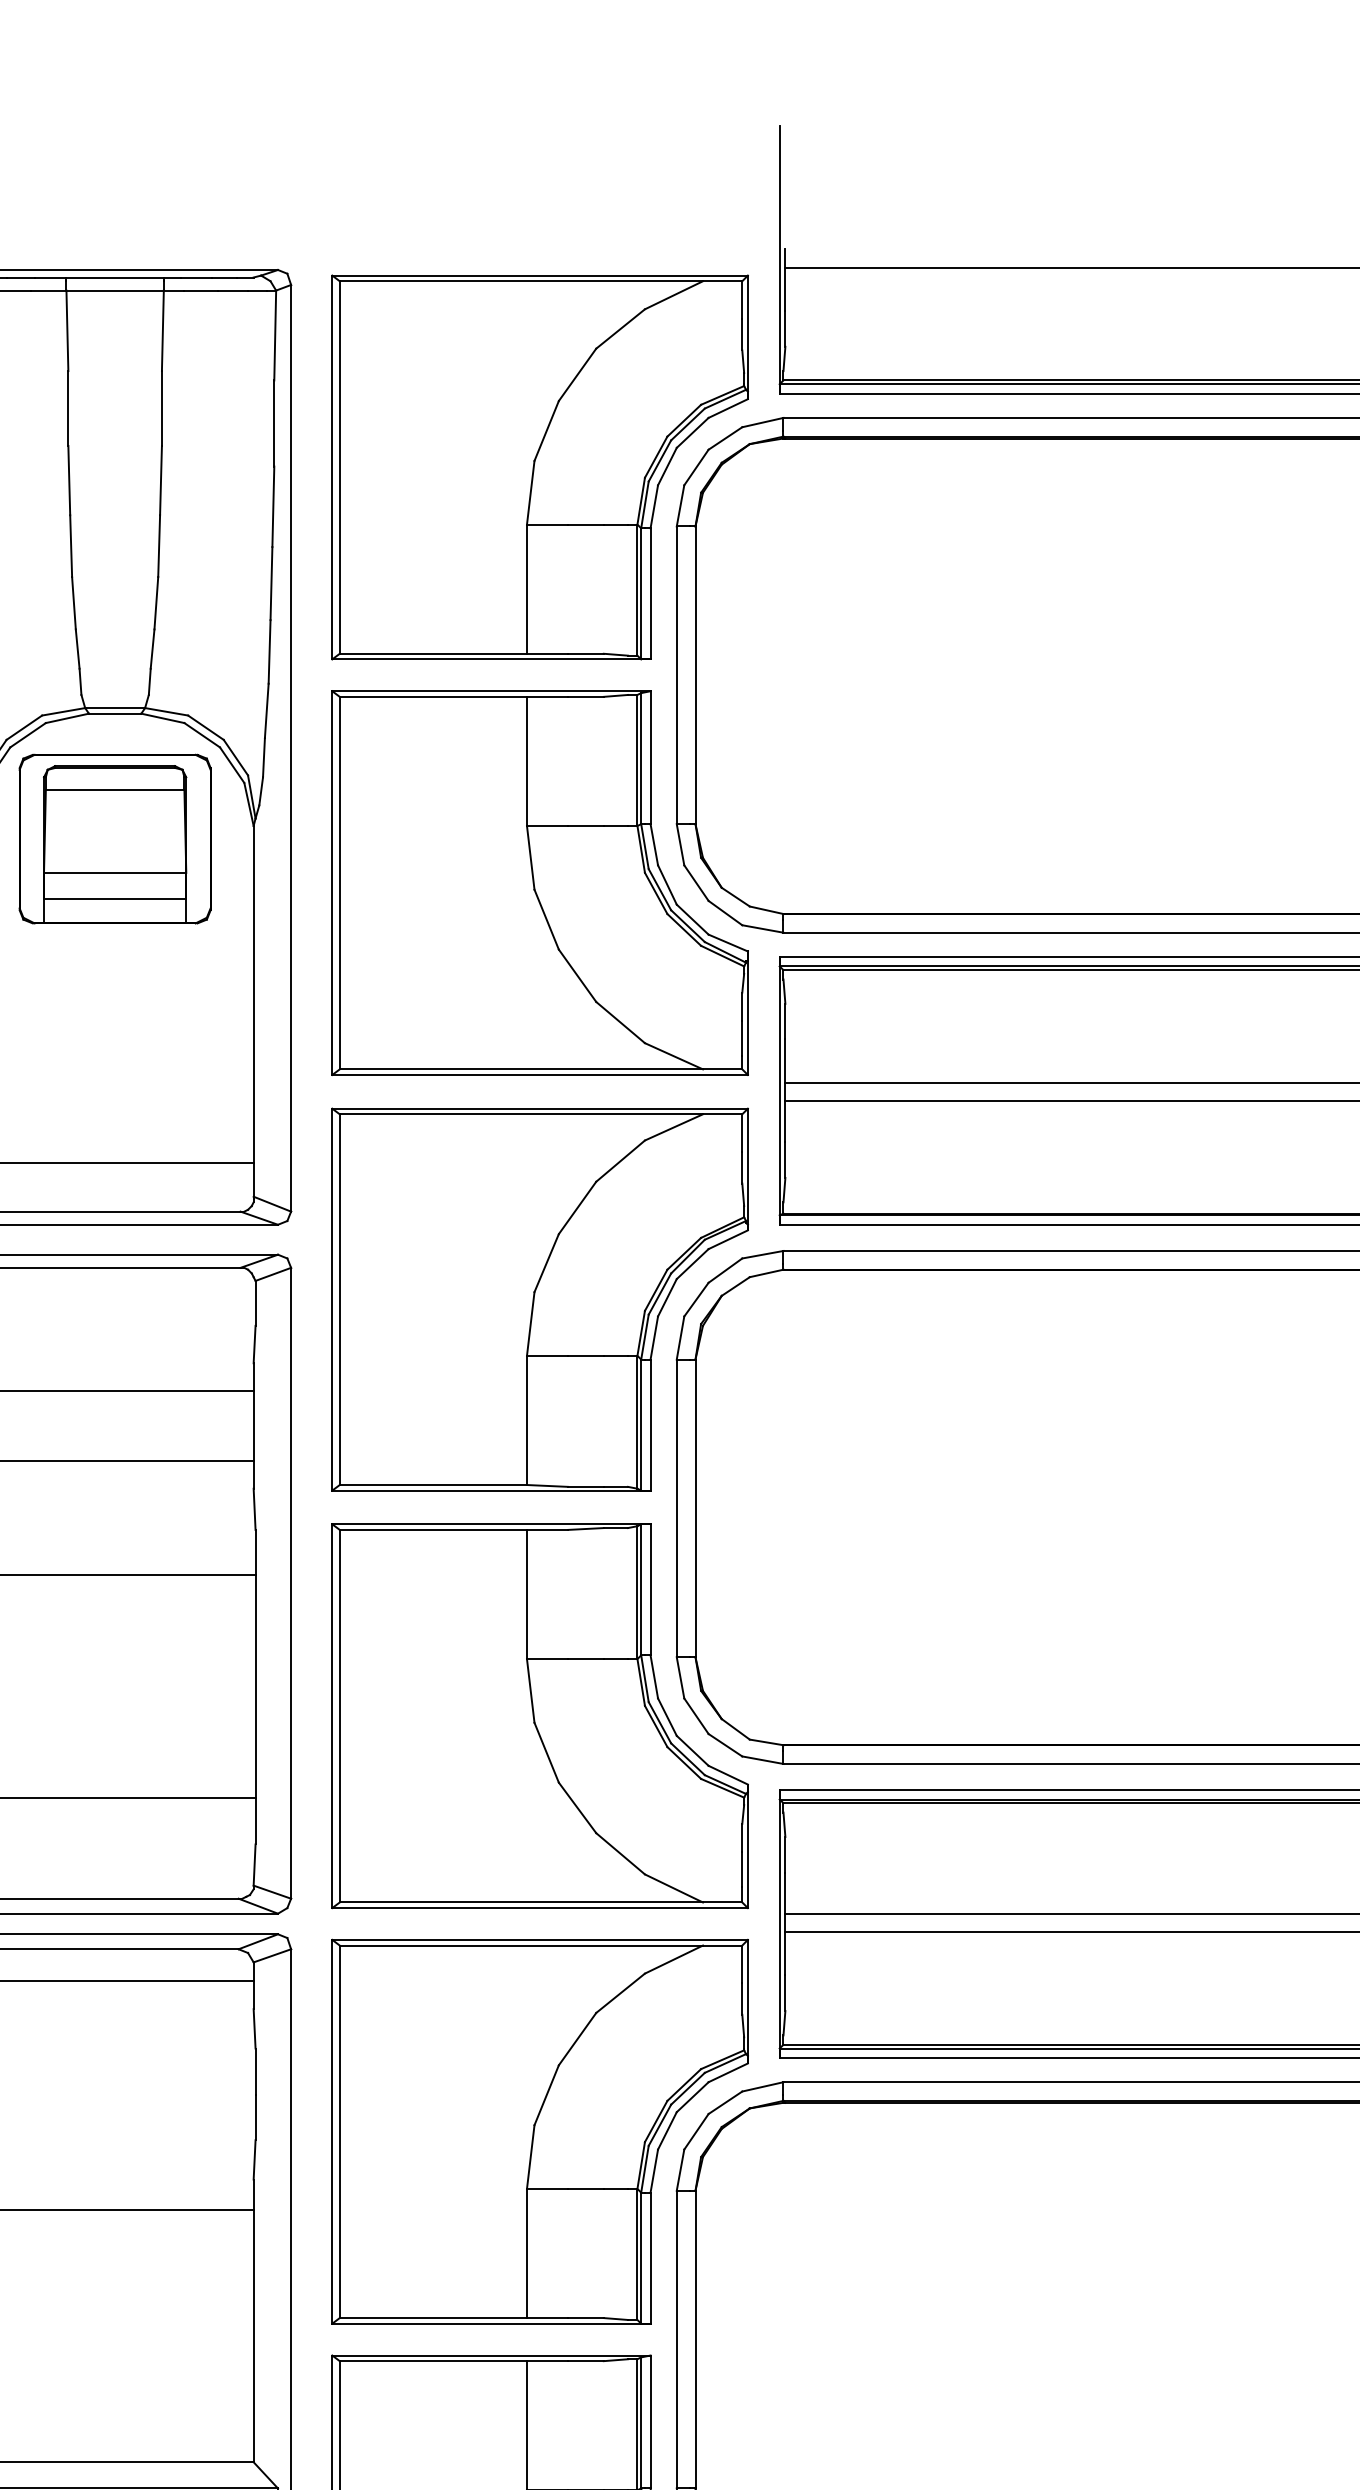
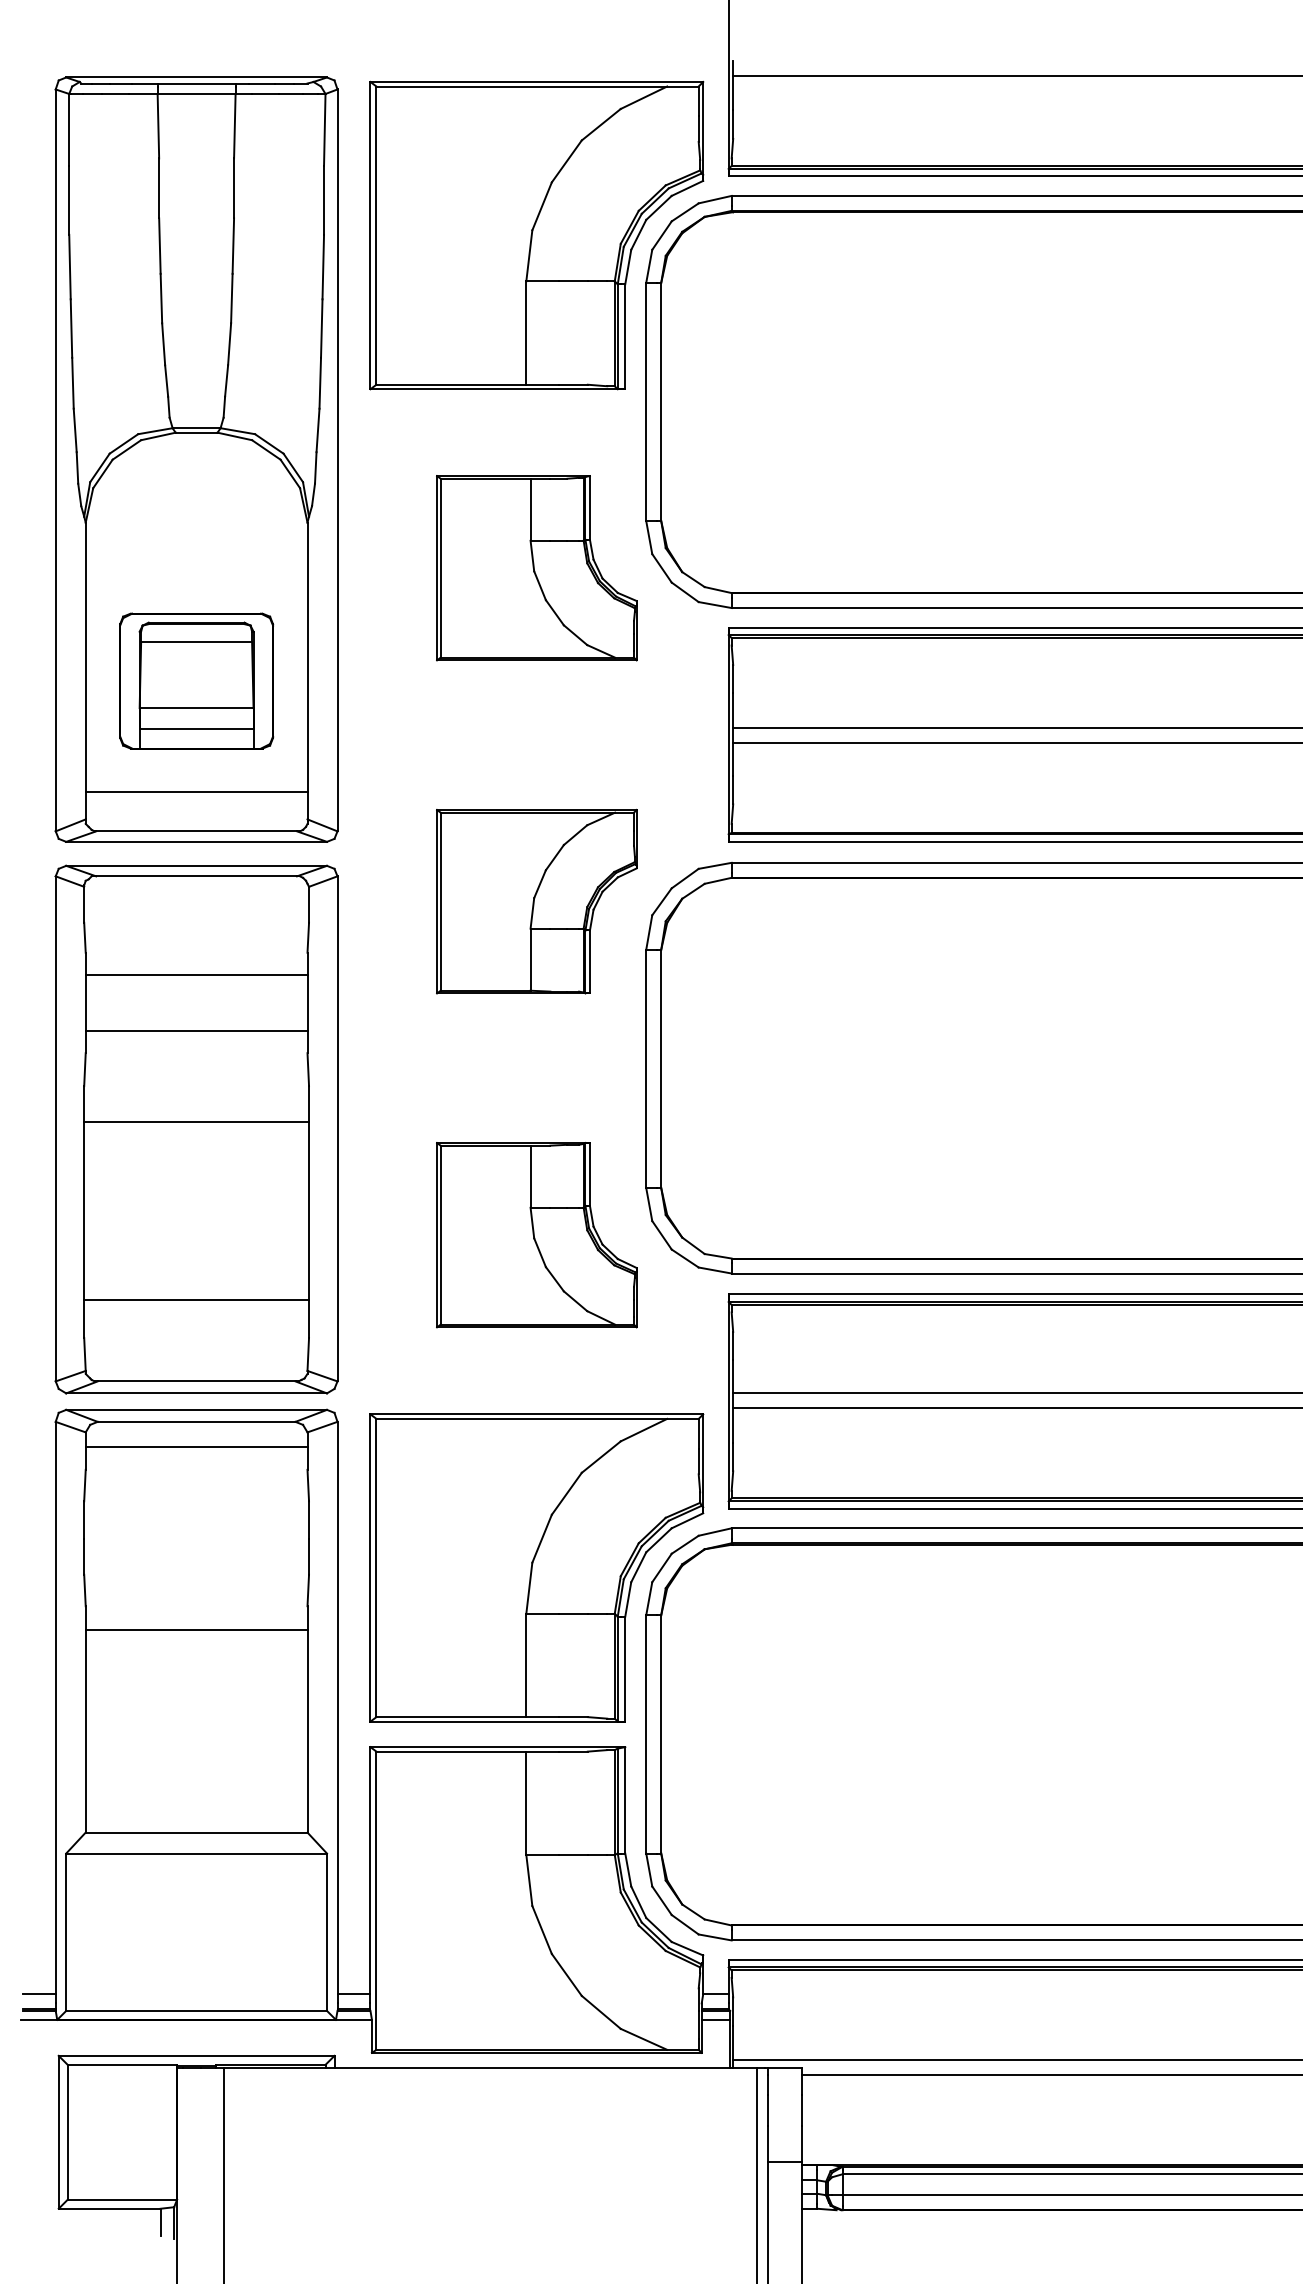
part: (114, 838) -> (196, 680), moved
part: (539, 882) -> (536, 567), size x0.6
part: (539, 1299) -> (536, 901), size x0.6
part: (539, 1715) -> (536, 1234), size x0.6

